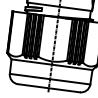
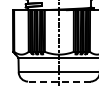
line: (48, 88) -> (58, 81), solid -> dashed

